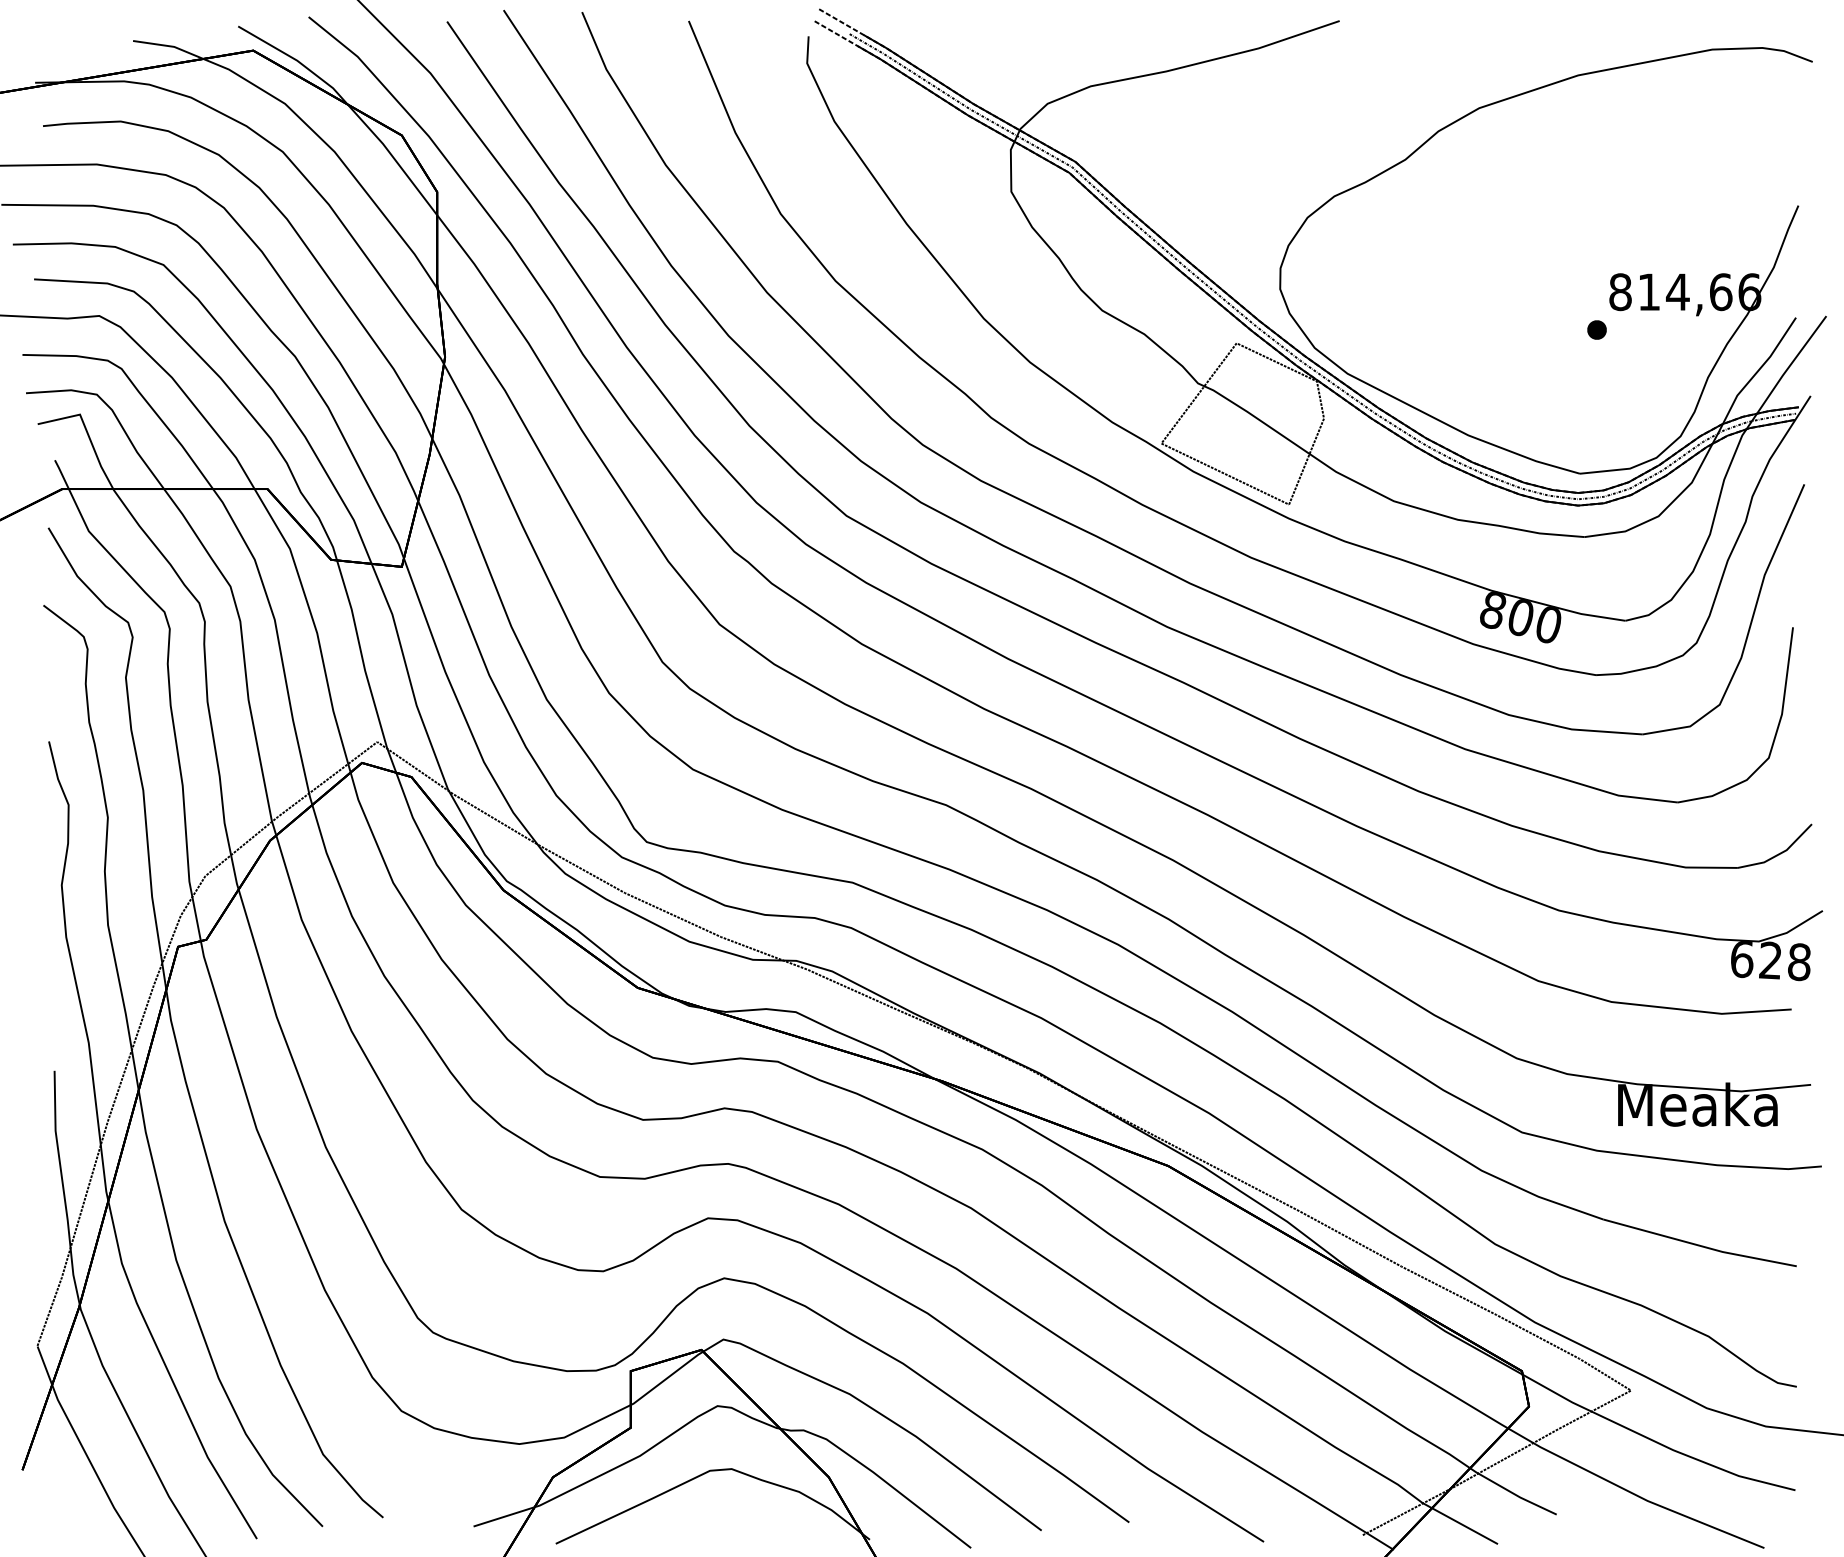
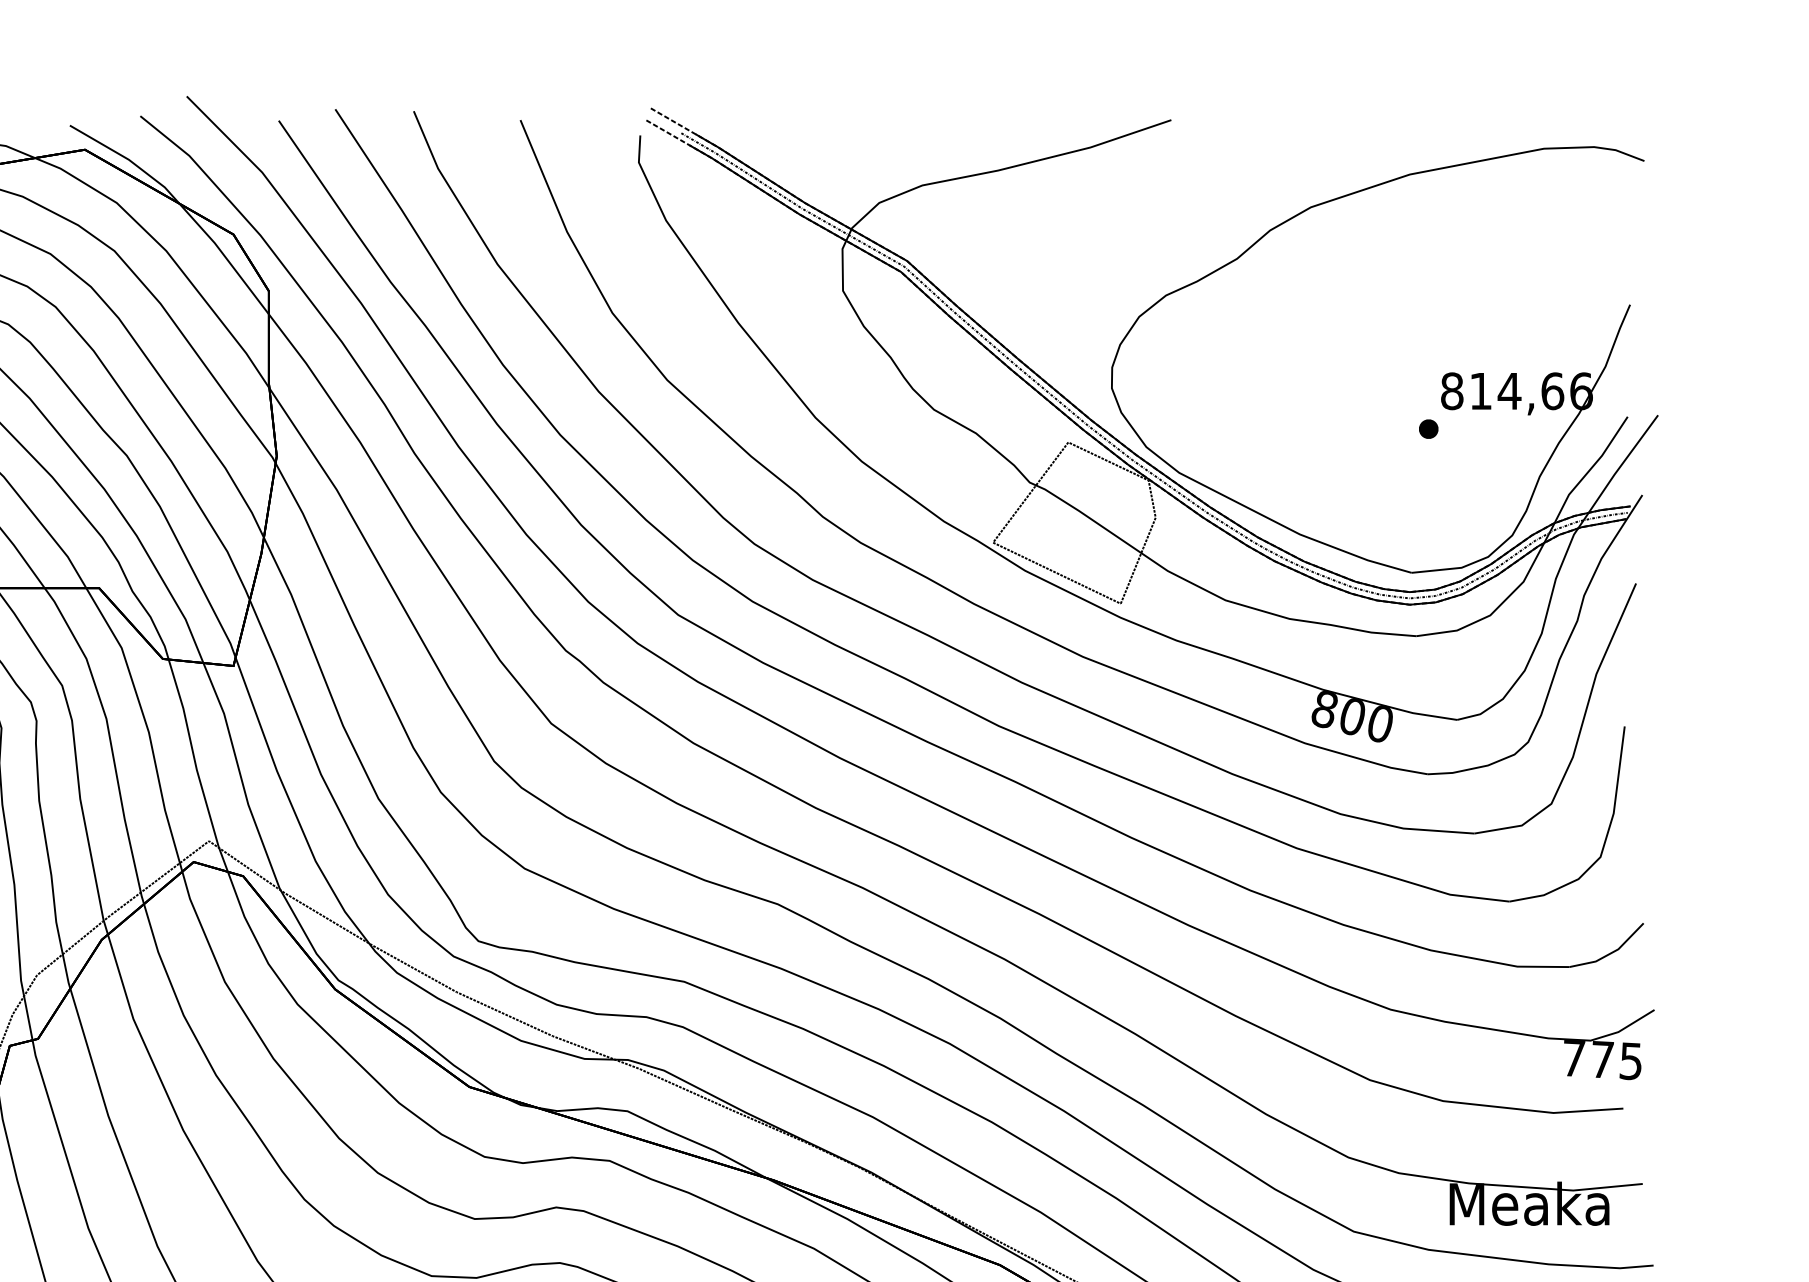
text: (1770, 961) -> (1602, 1060), 628 -> 775

